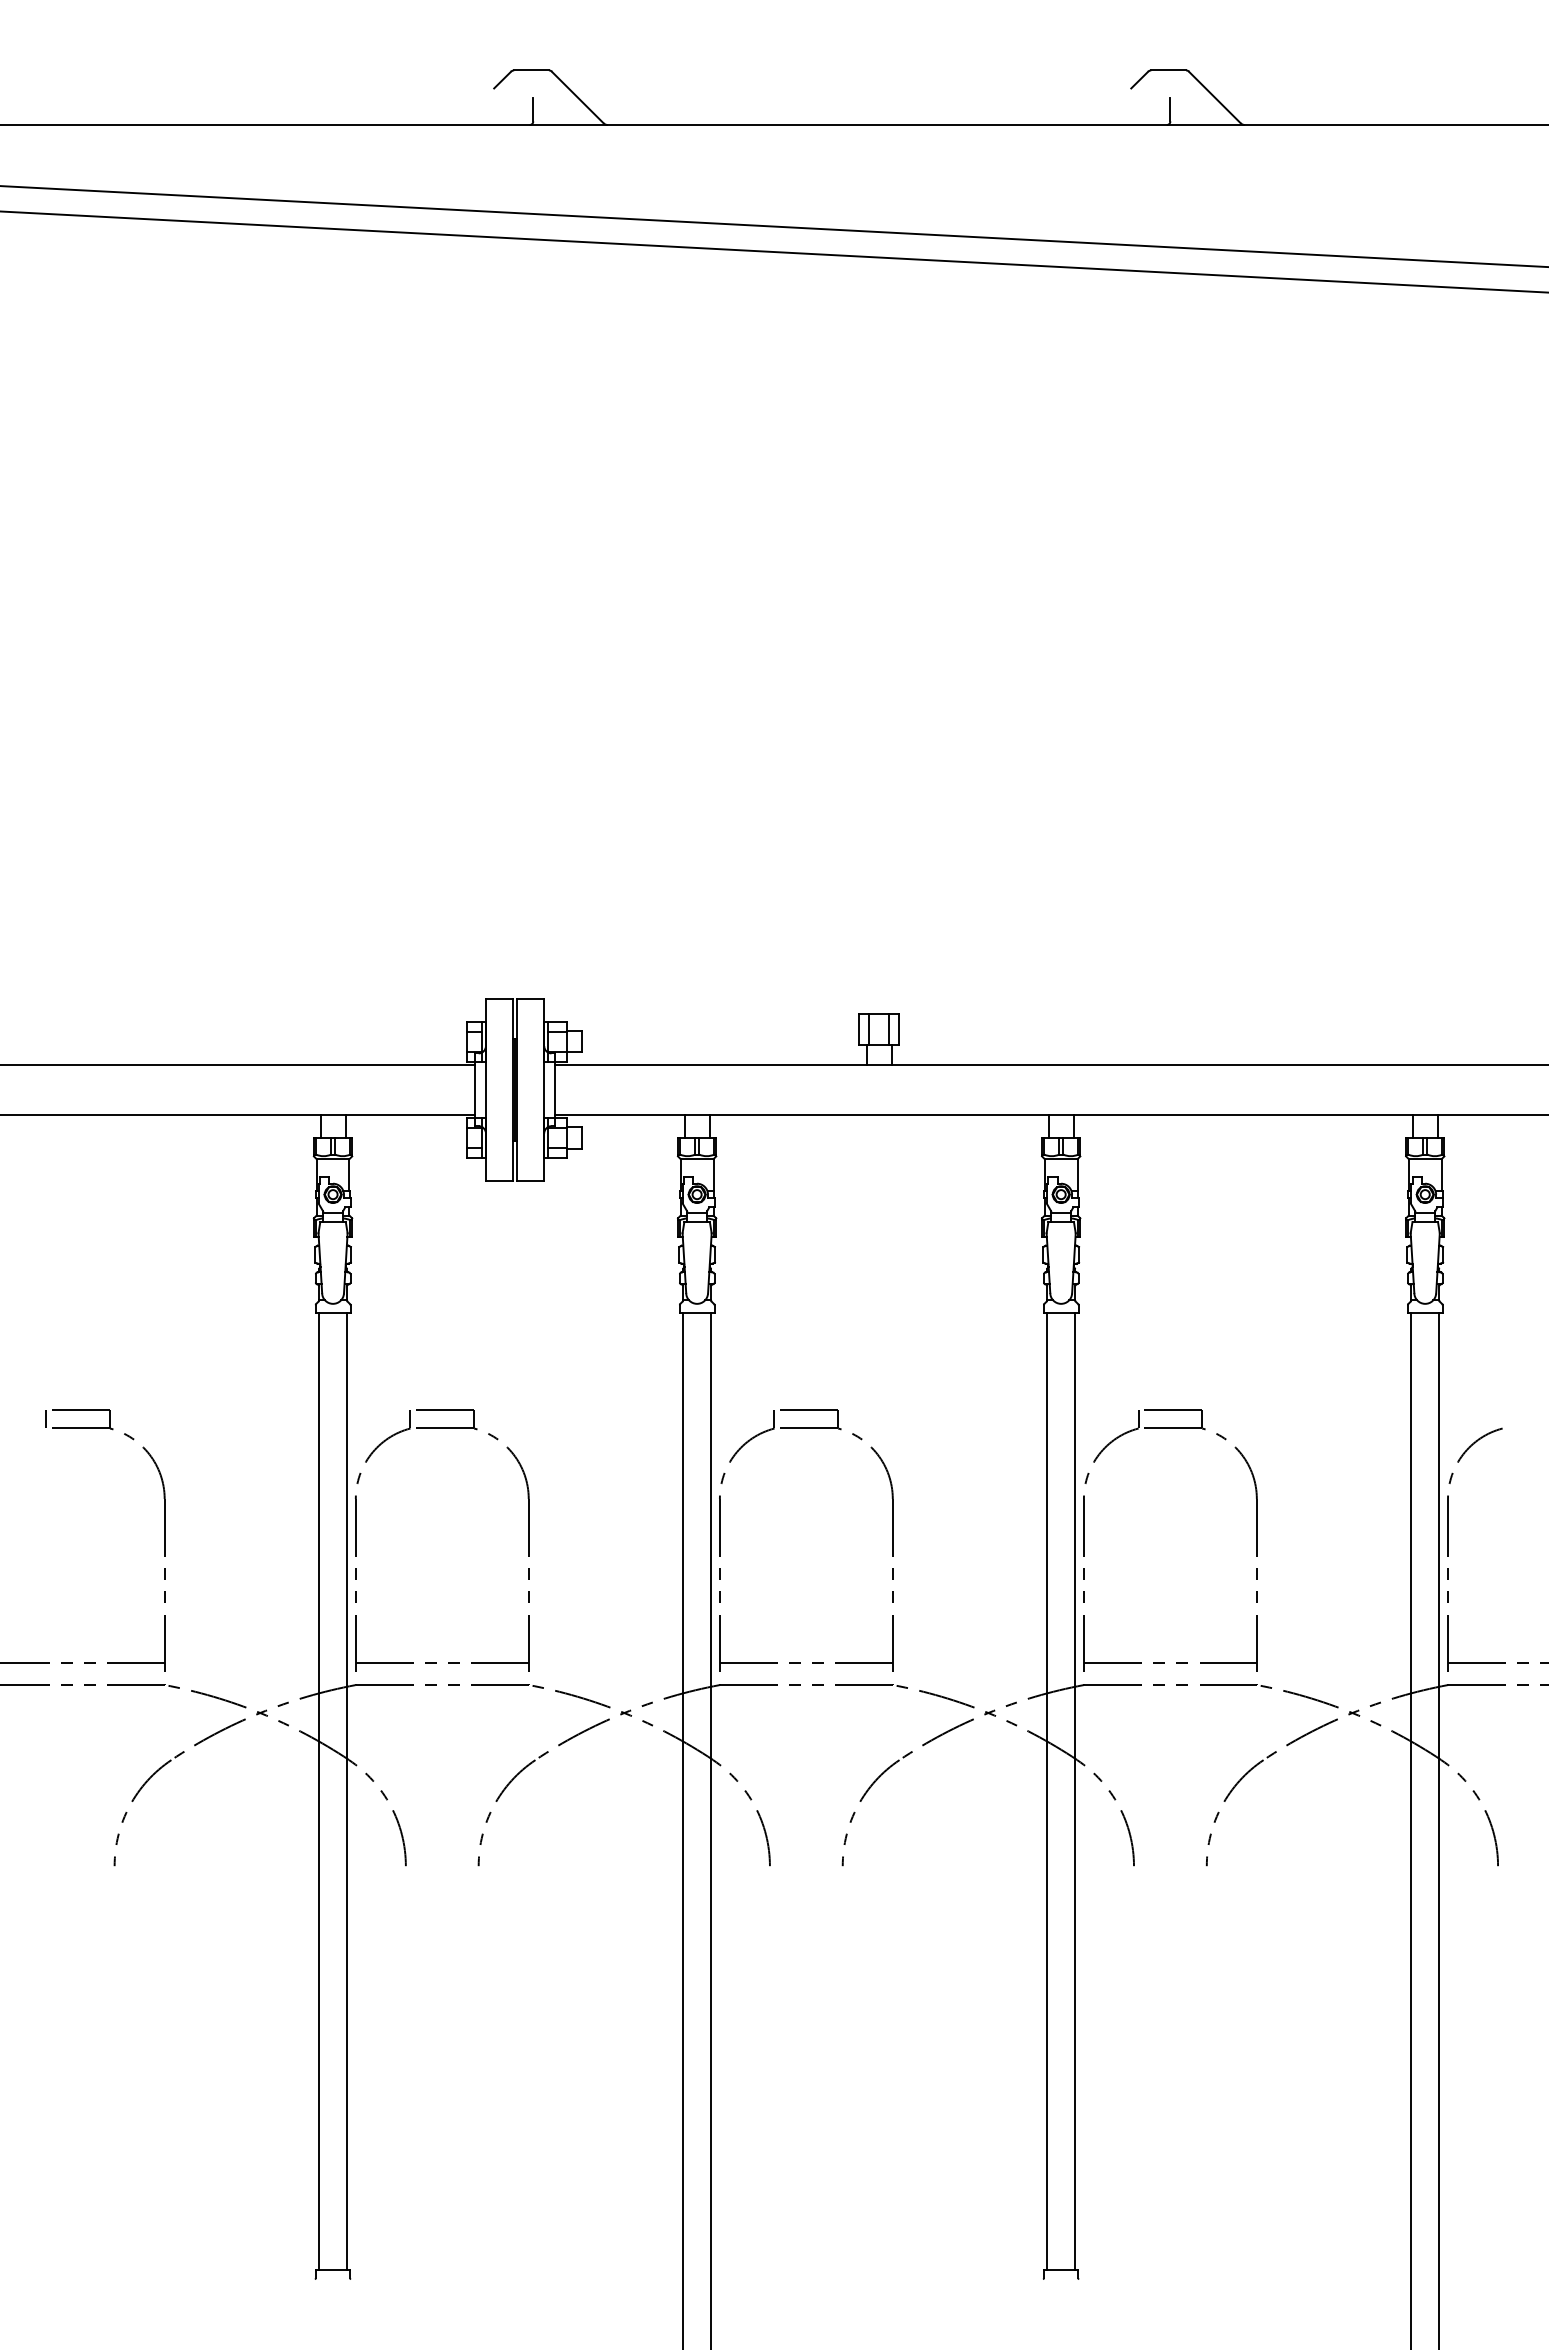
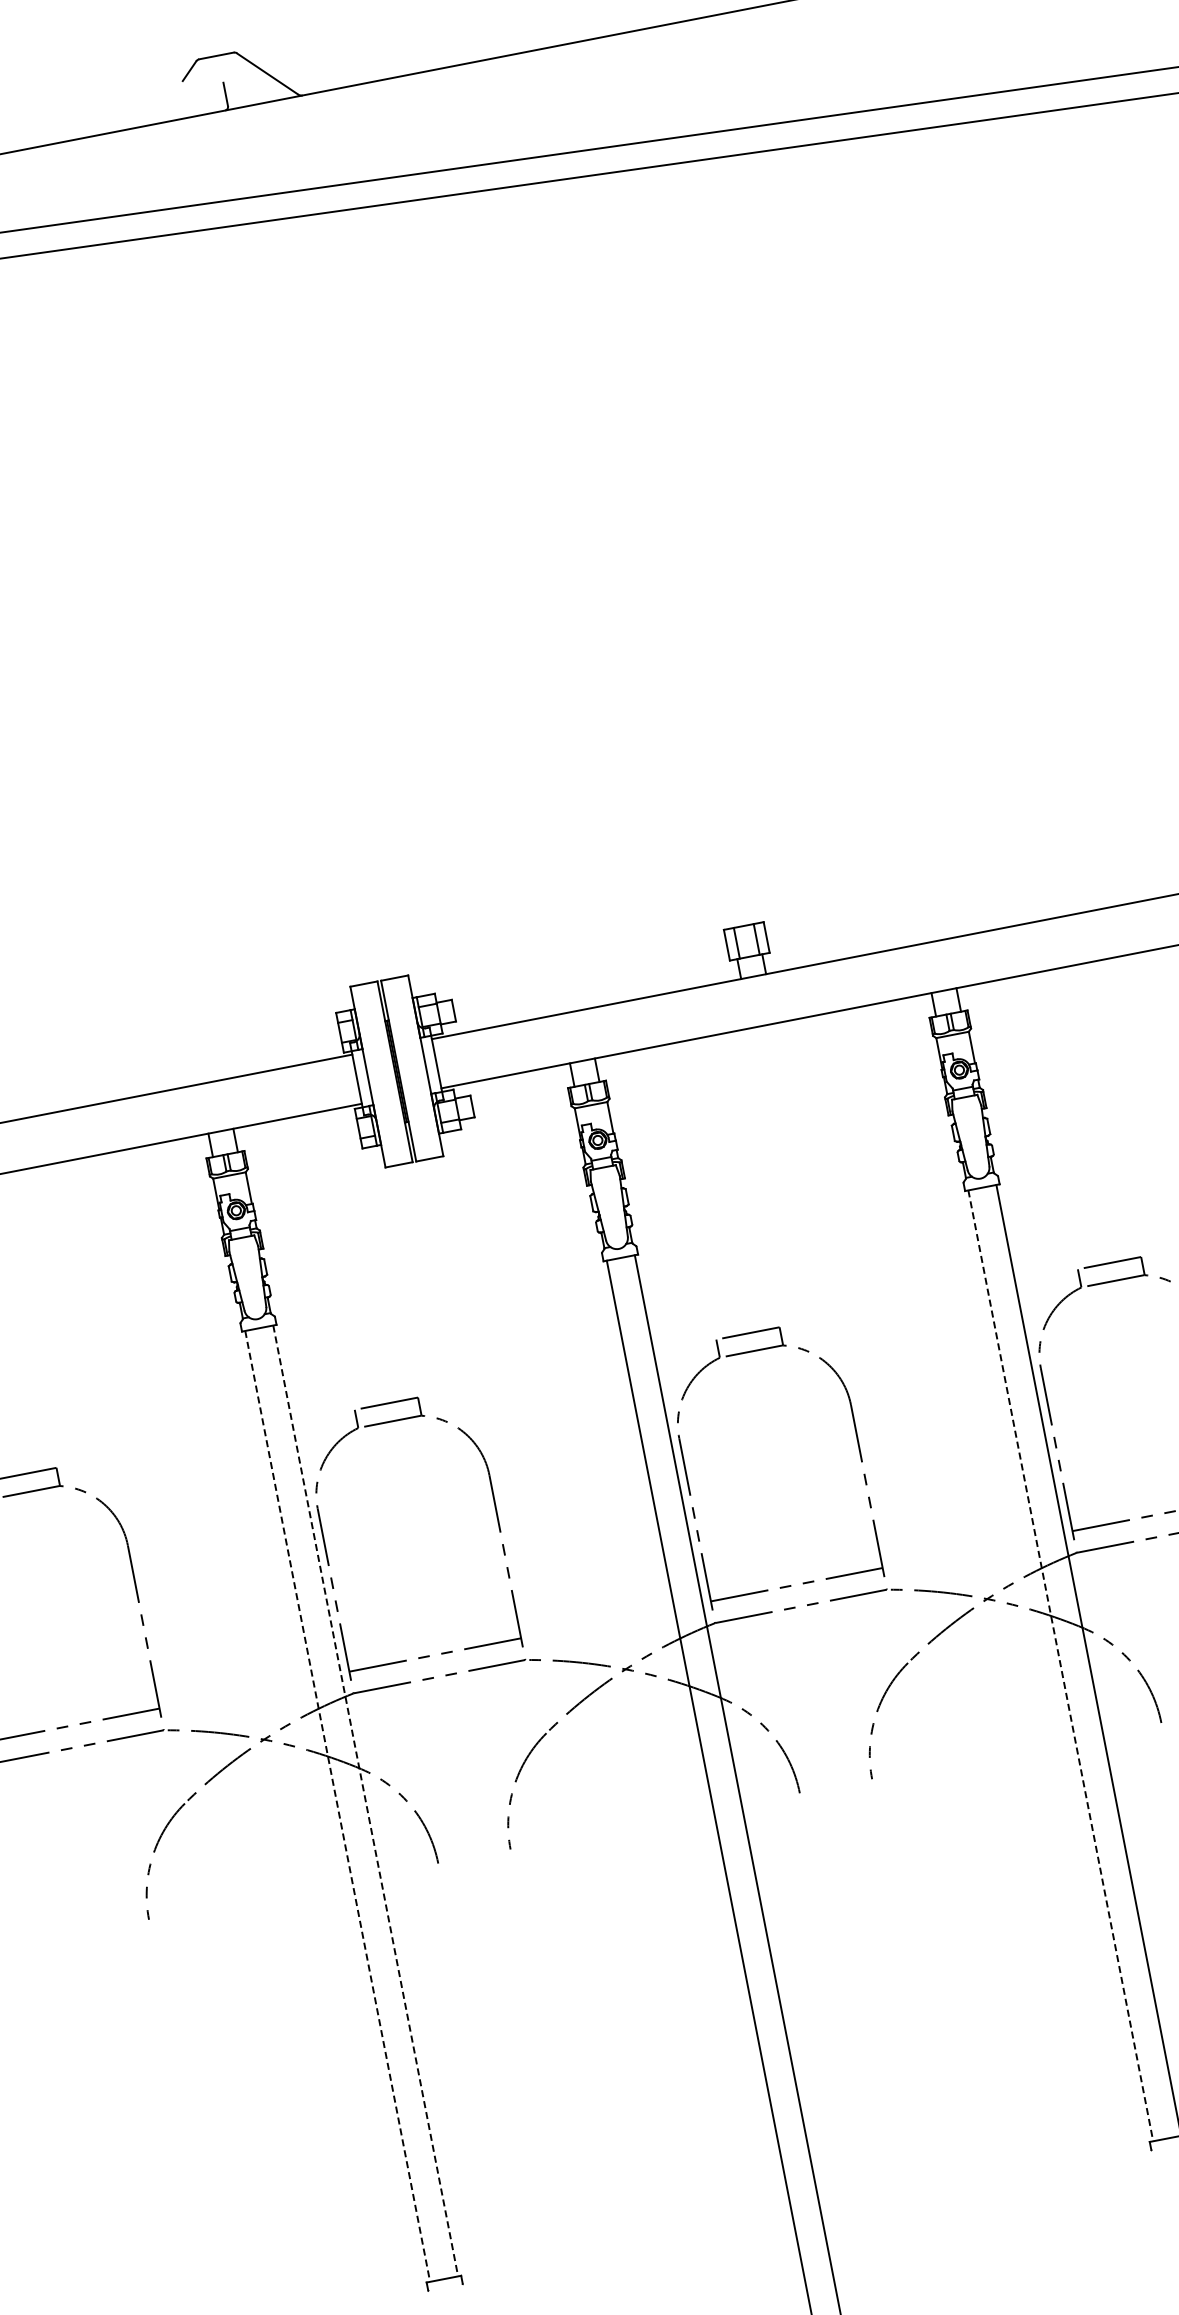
line: (319, 1791) -> (338, 1806), solid -> dashed
line: (347, 1791) -> (365, 1800), solid -> dashed
line: (1047, 1791) -> (1061, 1665), solid -> dashed

